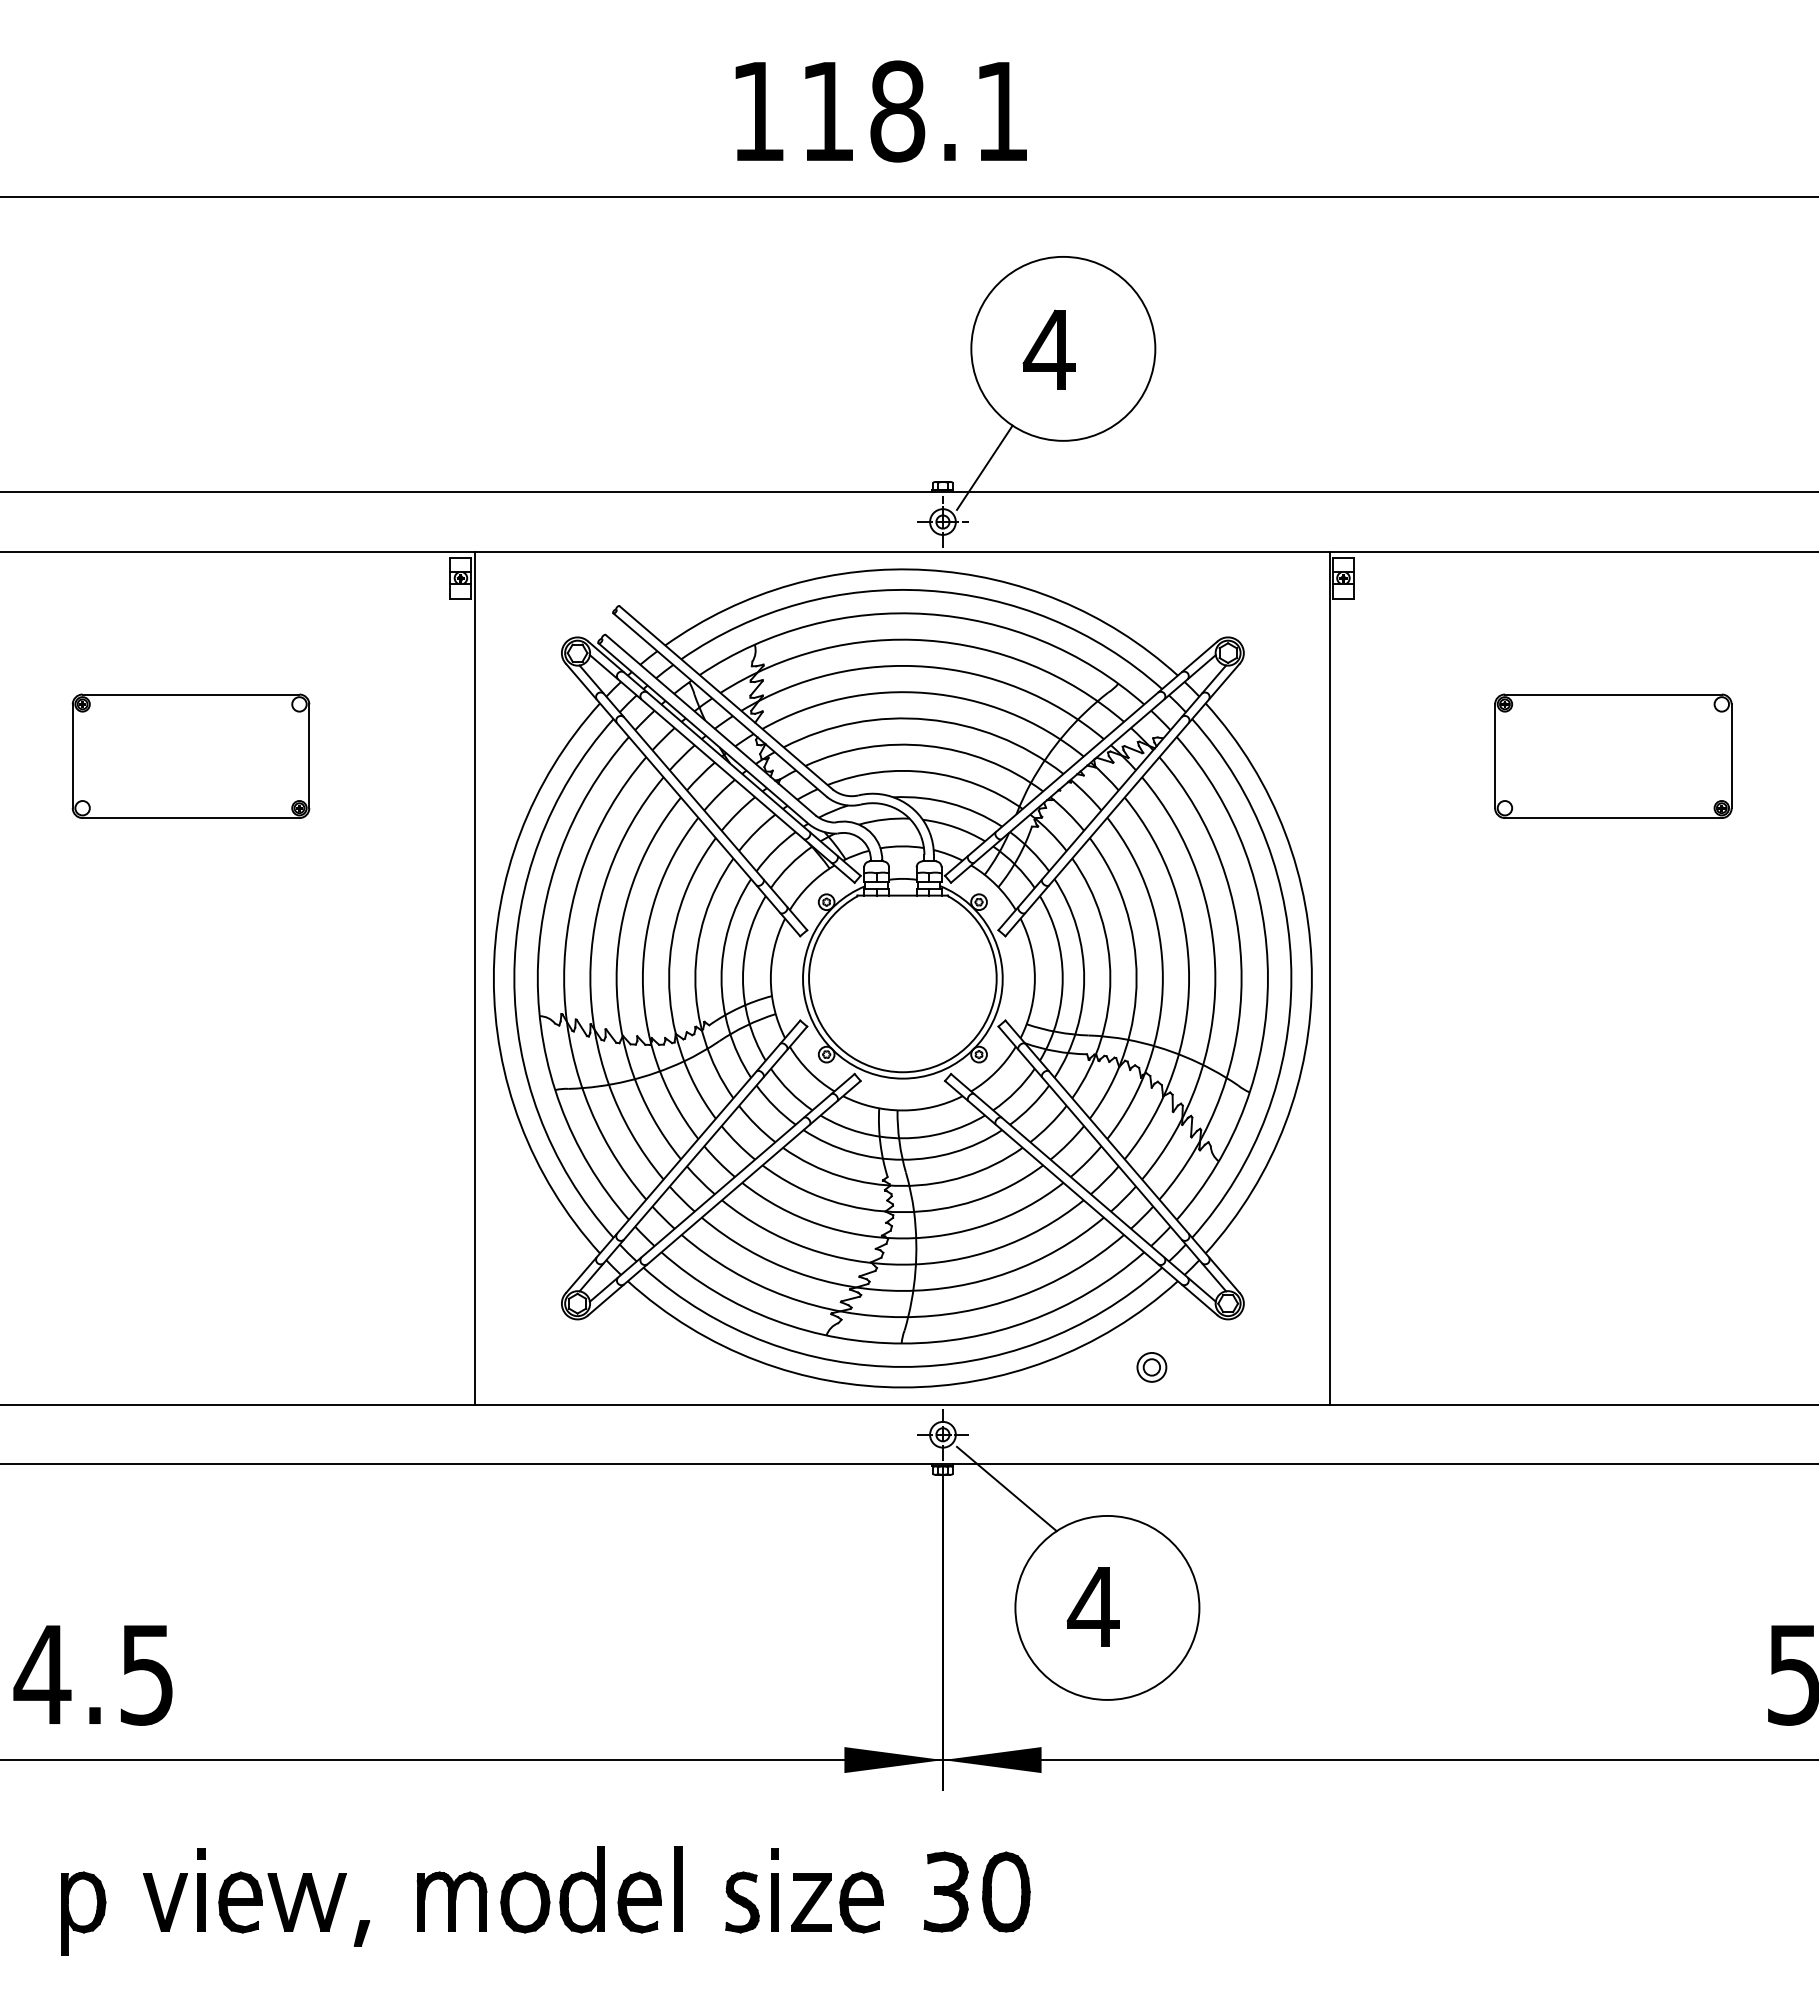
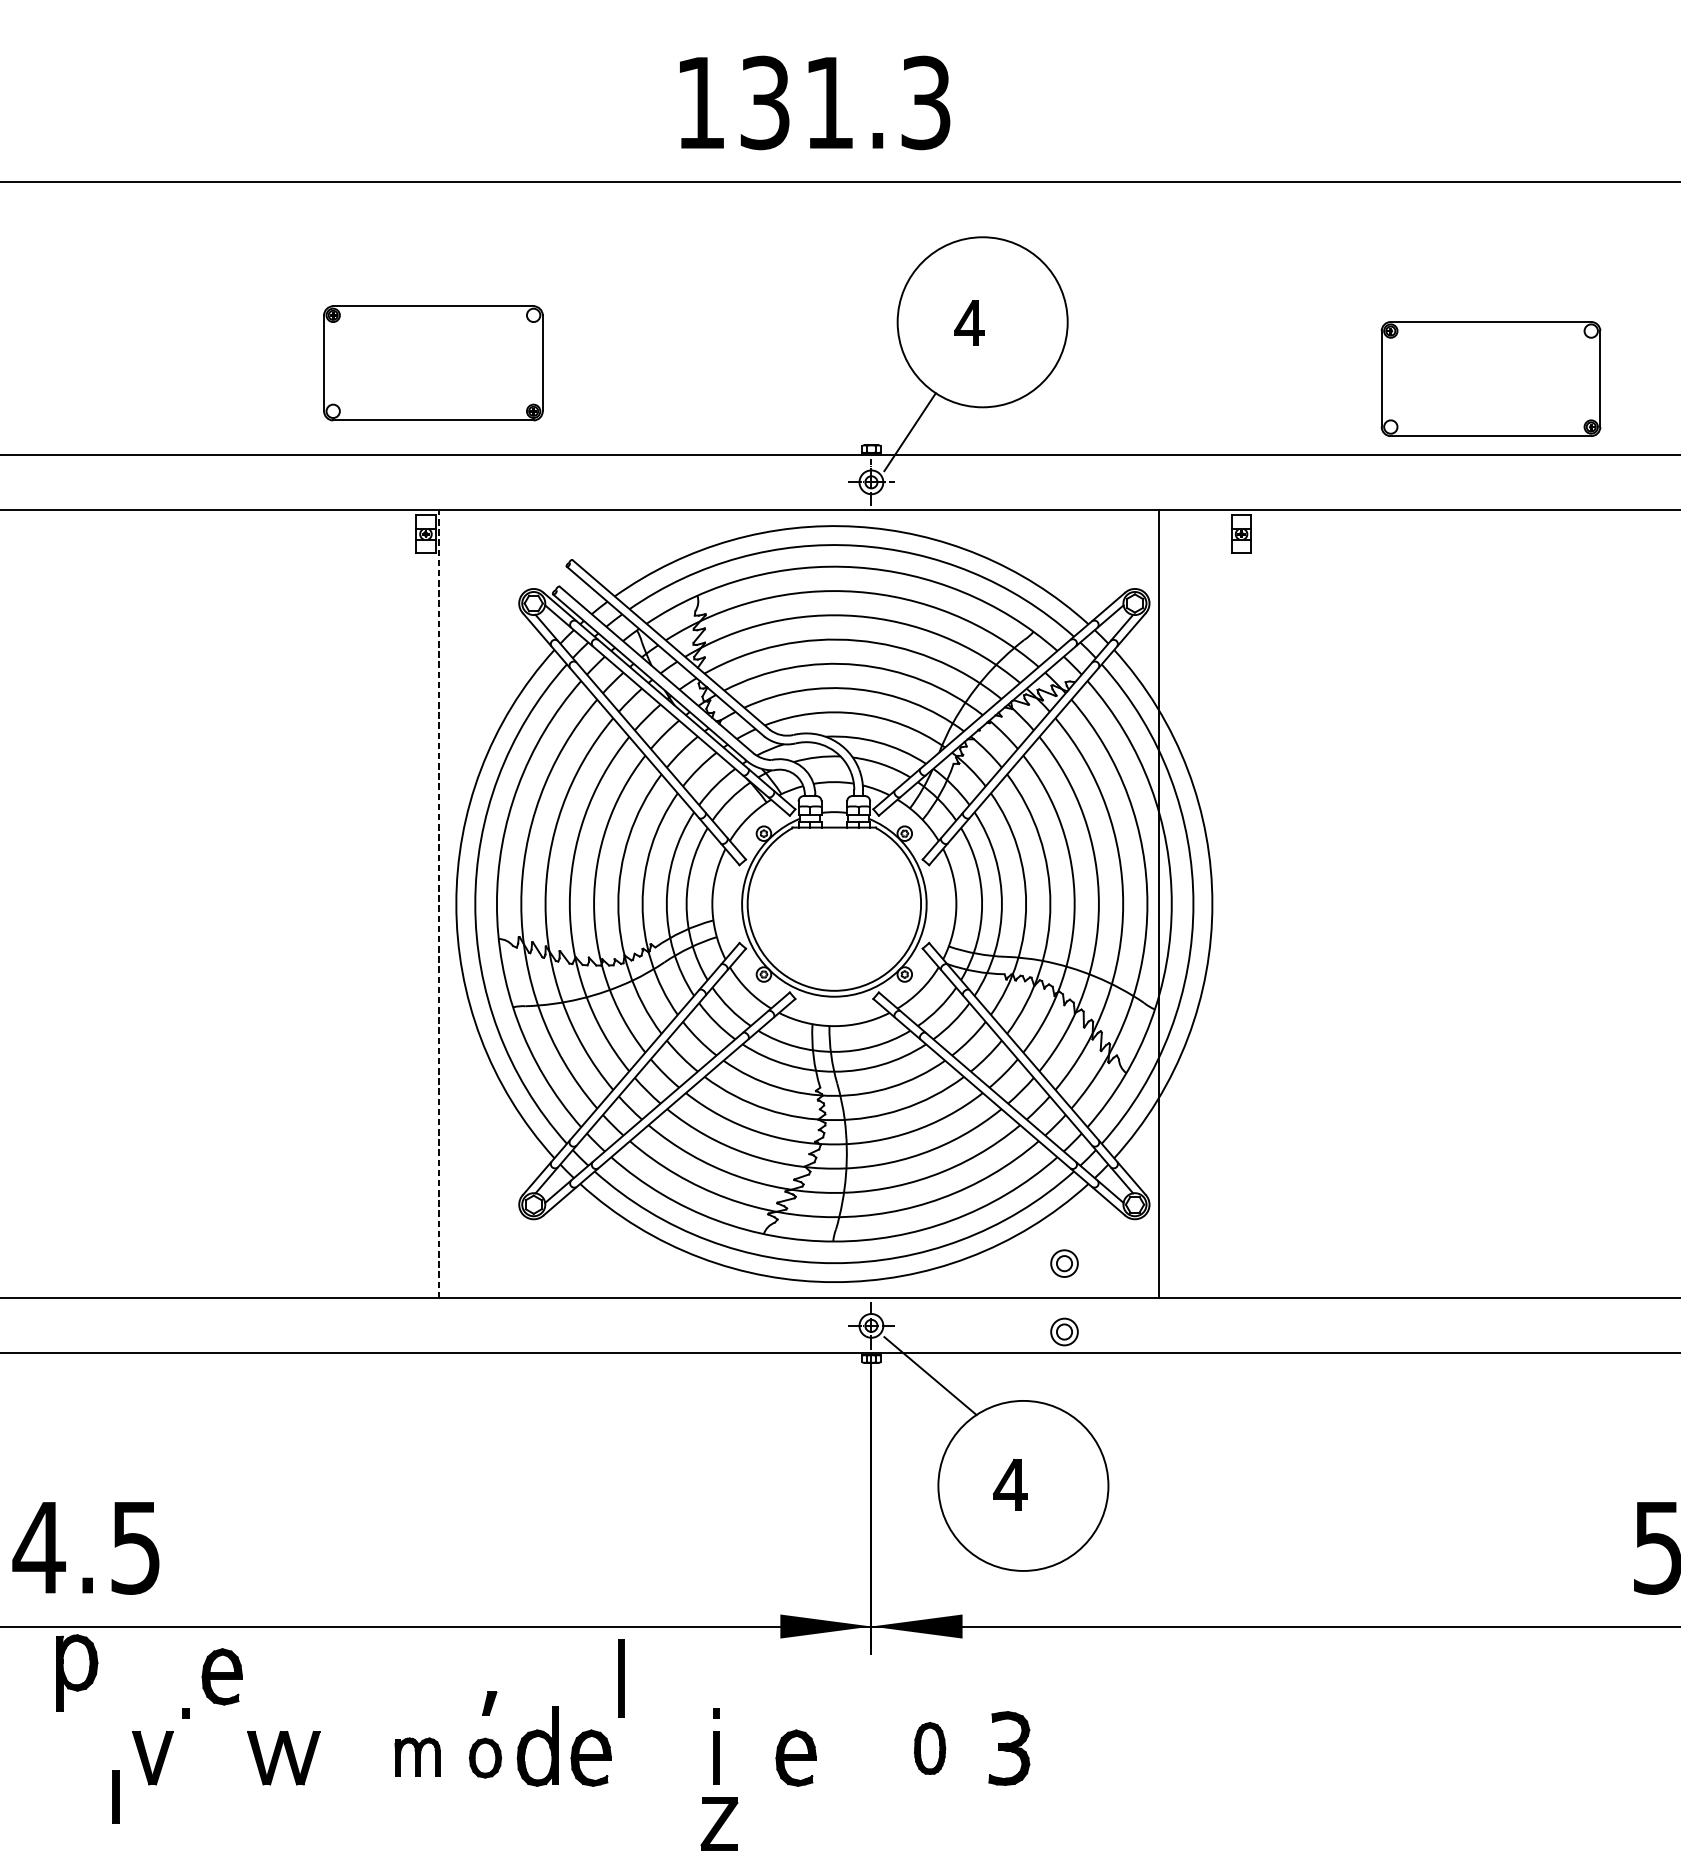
text: (914, 111) -> (845, 102), 118.1 -> 131.3
part: (1048, 349) -> (968, 322), size x0.6
part: (190, 755) -> (432, 362), moved
part: (1613, 755) -> (1491, 378), moved
line: (475, 977) -> (439, 903), solid -> dashed
line: (1329, 977) -> (1158, 903), moved
part: (1151, 1441) -> (1064, 1332), added
part: (1093, 1606) -> (1010, 1484), size x0.7
part: (678, 1888) -> (621, 1677), moved
part: (945, 1891) -> (1008, 1747), moved
part: (1006, 1891) -> (930, 1747), size x0.7
part: (451, 1901) -> (417, 1757), size x0.7
part: (201, 1902) -> (115, 1796), moved
part: (240, 1902) -> (222, 1676), moved
part: (525, 1902) -> (485, 1758), size x0.7
part: (742, 1902) -> (686, 1758), removed
part: (811, 1902) -> (719, 1823), moved
part: (83, 1913) -> (77, 1673), moved
part: (362, 1933) -> (490, 1703), moved

